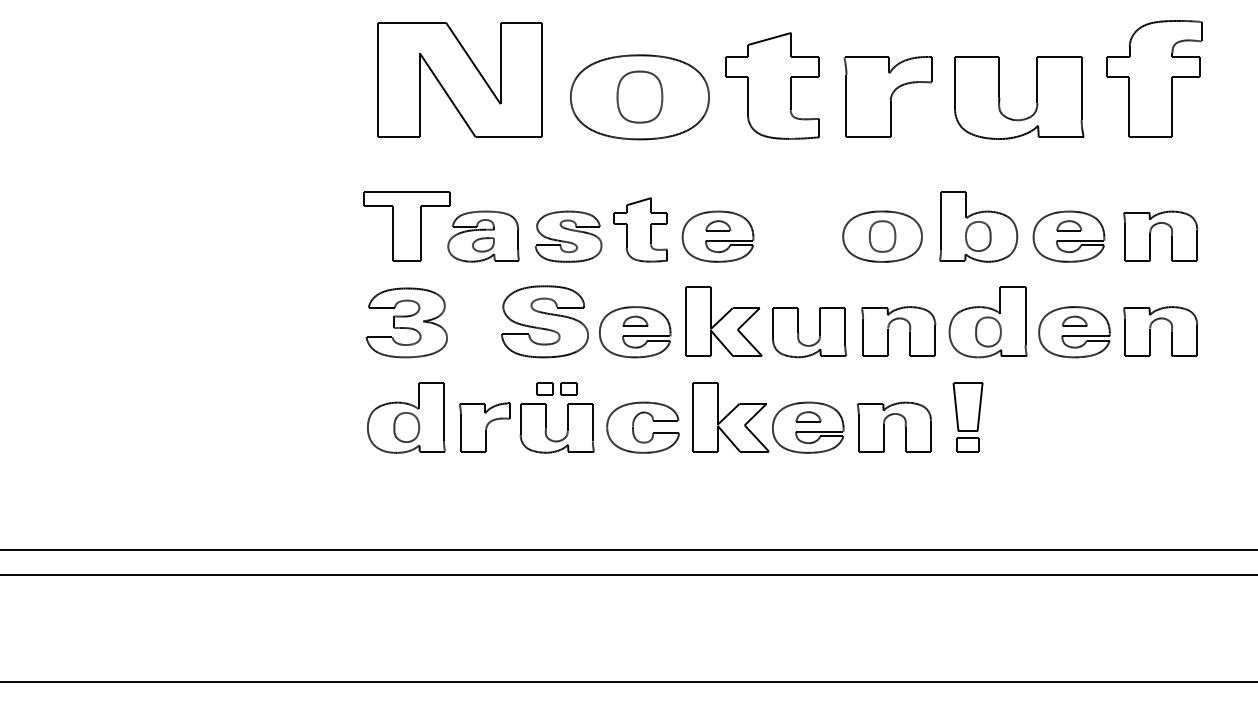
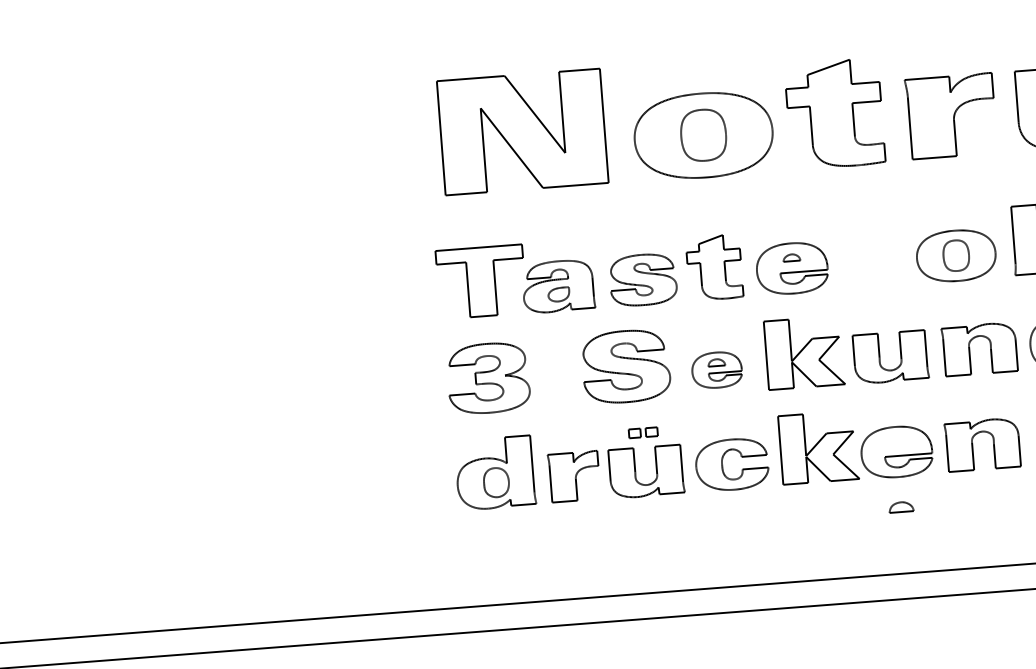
part: (718, 225) -> (791, 257), size x0.7
part: (635, 332) -> (717, 370), size x0.7
part: (556, 388) -> (642, 432), size x0.7
part: (808, 416) -> (901, 506), moved

